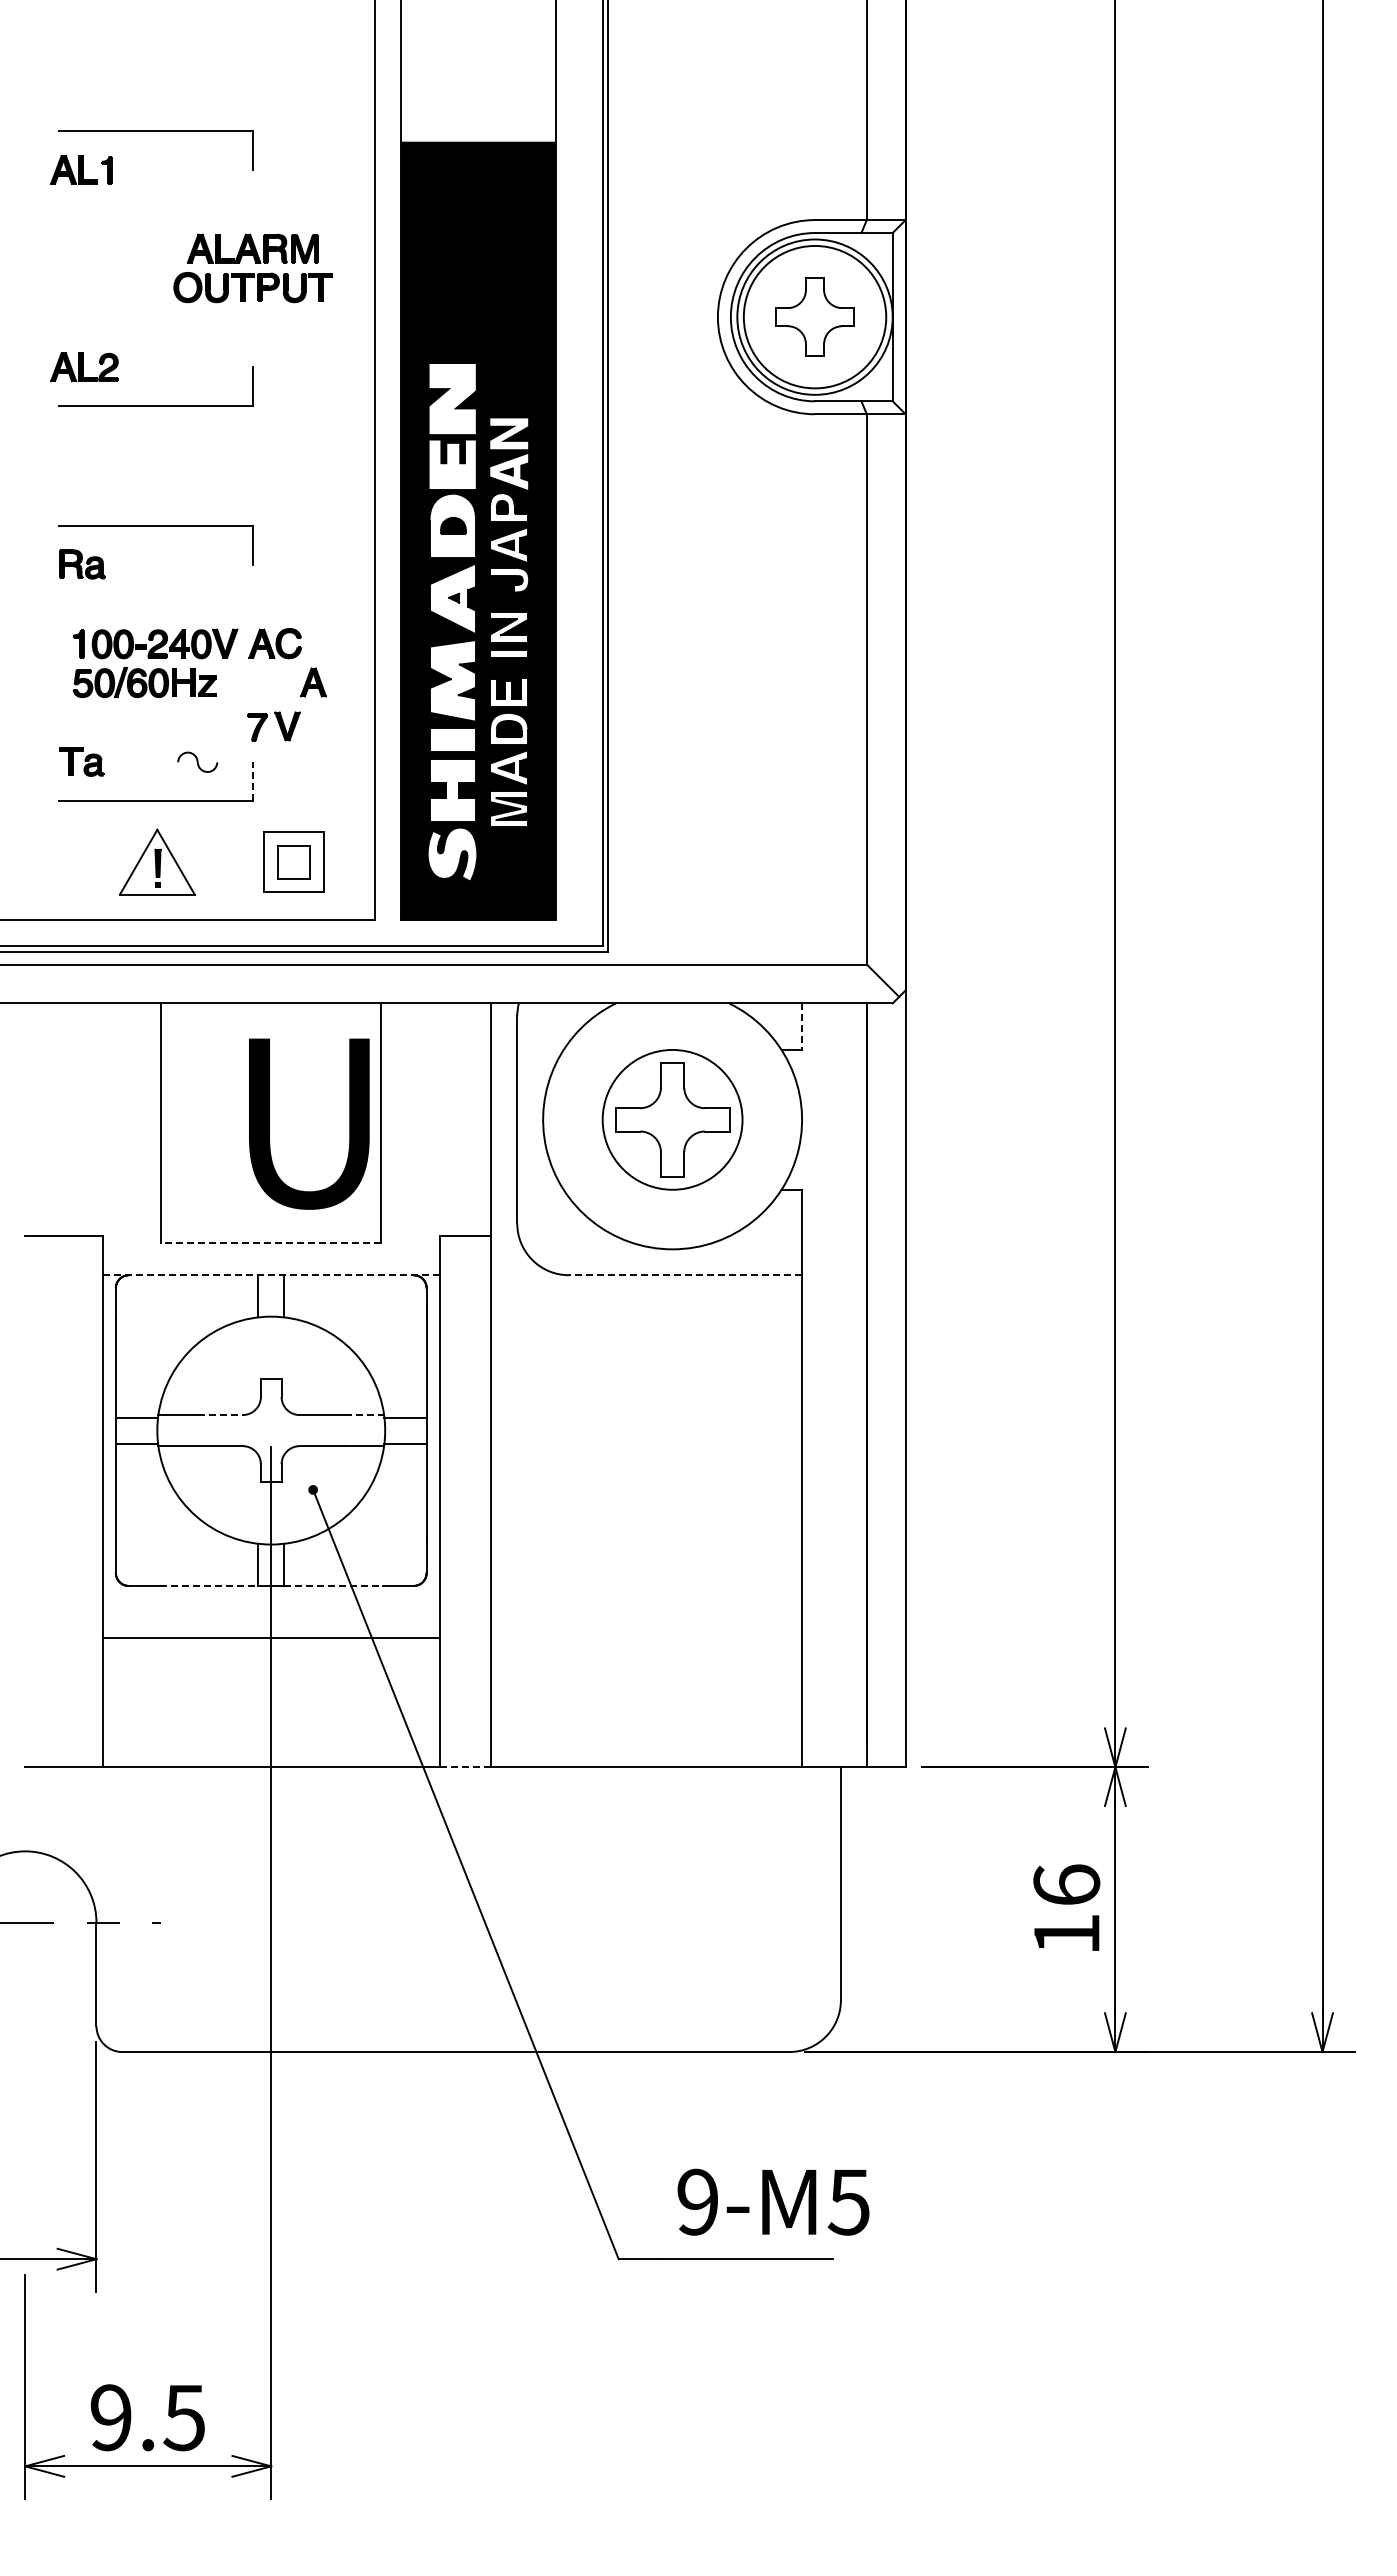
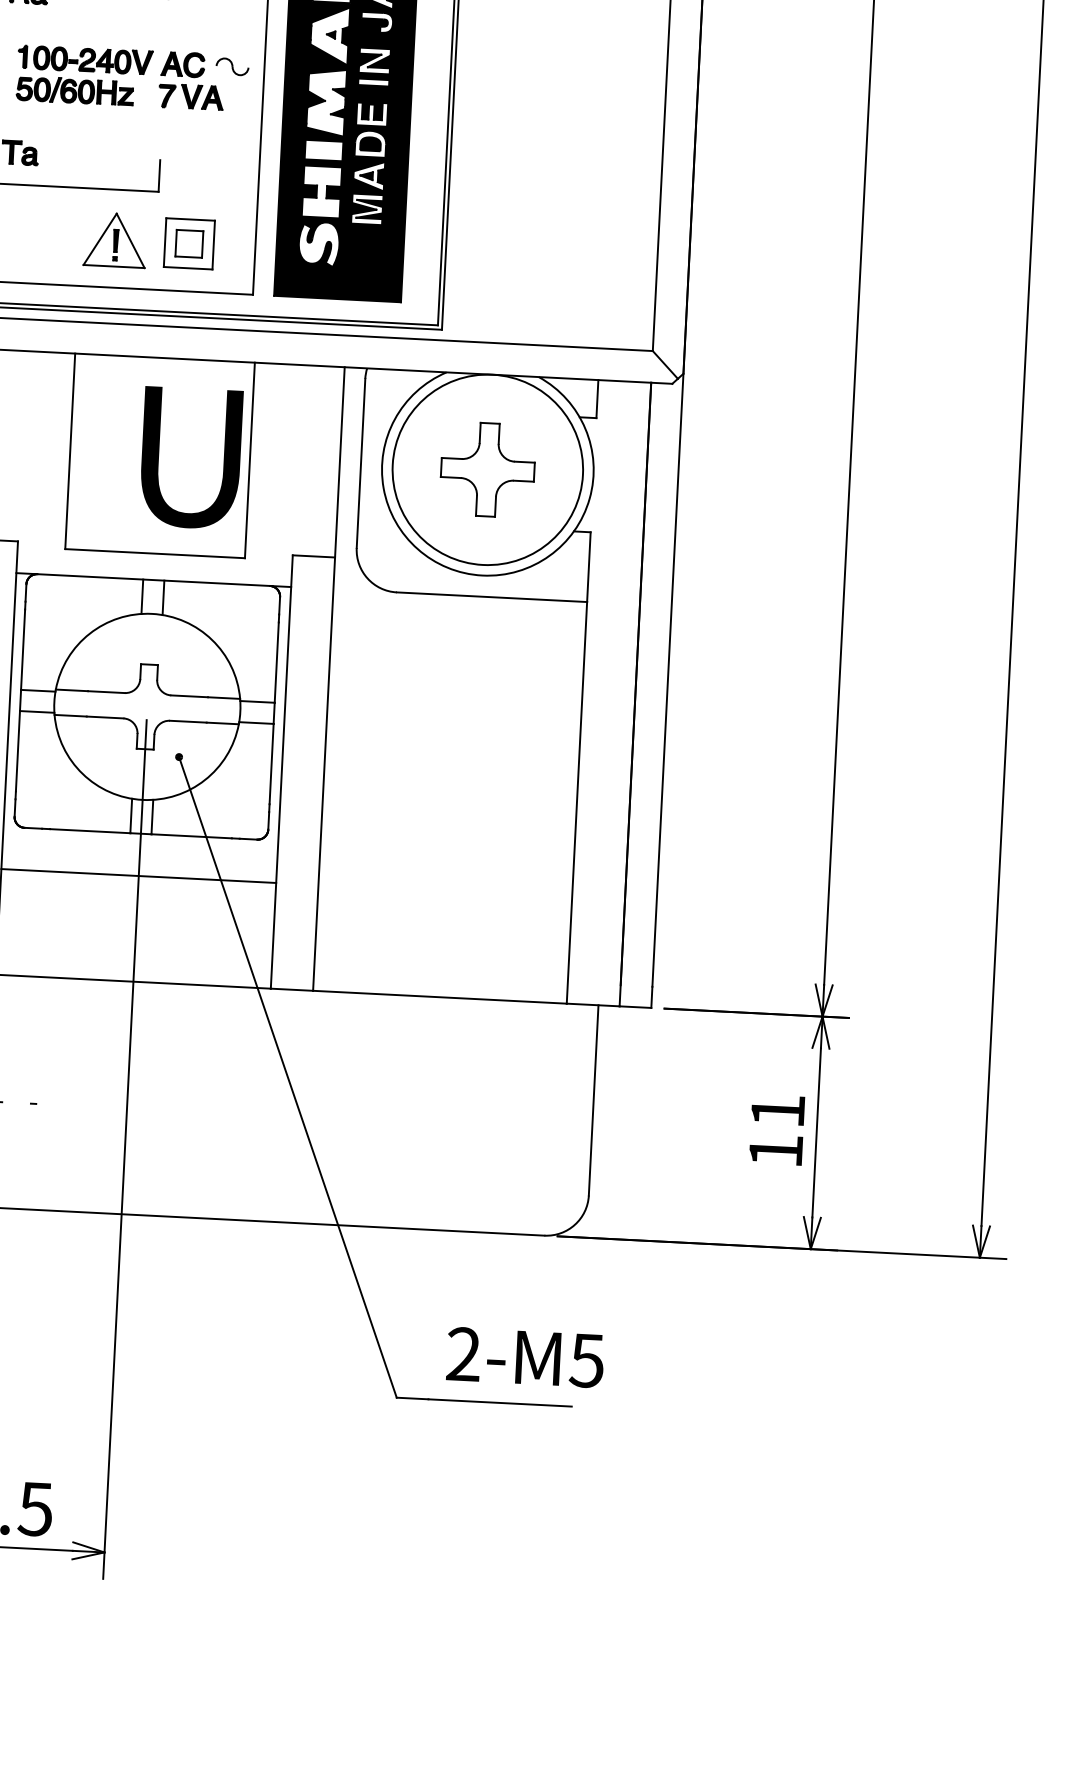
part: (273, 726) -> (180, 96), moved
part: (197, 761) -> (232, 66), moved
line: (253, 780) -> (159, 175), dashed -> solid
part: (157, 861) -> (115, 239), moved
line: (802, 1027) -> (597, 399), dashed -> solid
circle: (672, 1119) -> (487, 469), size x1.67
line: (270, 1242) -> (154, 553), dashed -> solid
line: (270, 1275) -> (153, 580), dashed -> solid
line: (685, 1275) -> (491, 597), dashed -> solid
line: (220, 1415) -> (106, 692), dashed -> solid
line: (364, 1415) -> (224, 698), dashed -> solid
line: (209, 1585) -> (90, 830), dashed -> solid
line: (333, 1585) -> (191, 835), dashed -> solid
line: (465, 1767) -> (291, 989), dashed -> solid
text: (1066, 1884) -> (777, 1110), 16 -> 11
text: (697, 2202) -> (463, 1354), 9-M5 -> 2-M5

